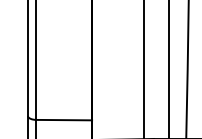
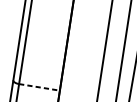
line: (64, 120) -> (39, 87), solid -> dashed

